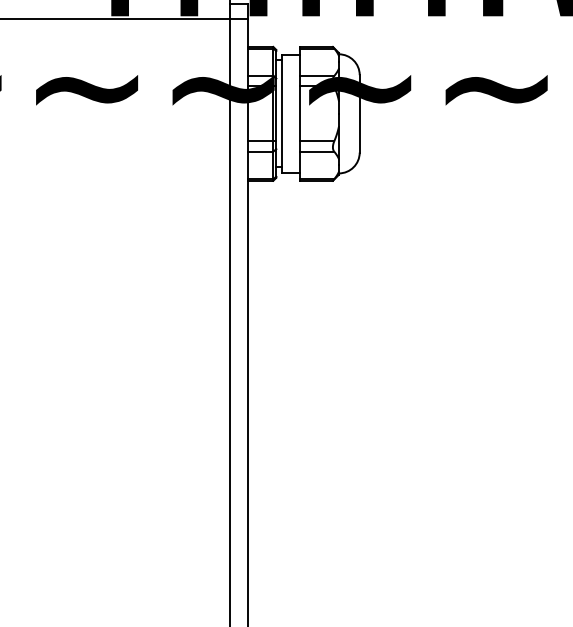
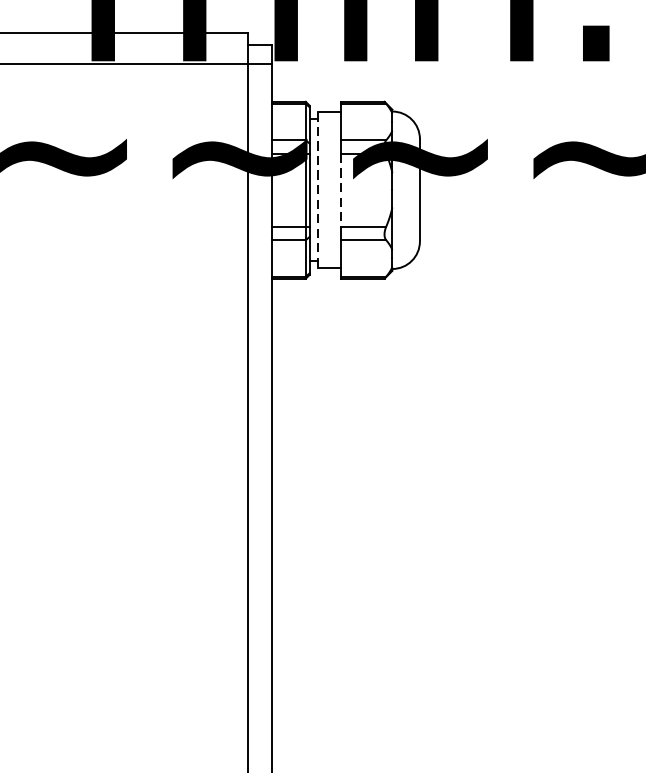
line: (282, 113) -> (317, 189), solid -> dashed
line: (300, 113) -> (341, 189), solid -> dashed

